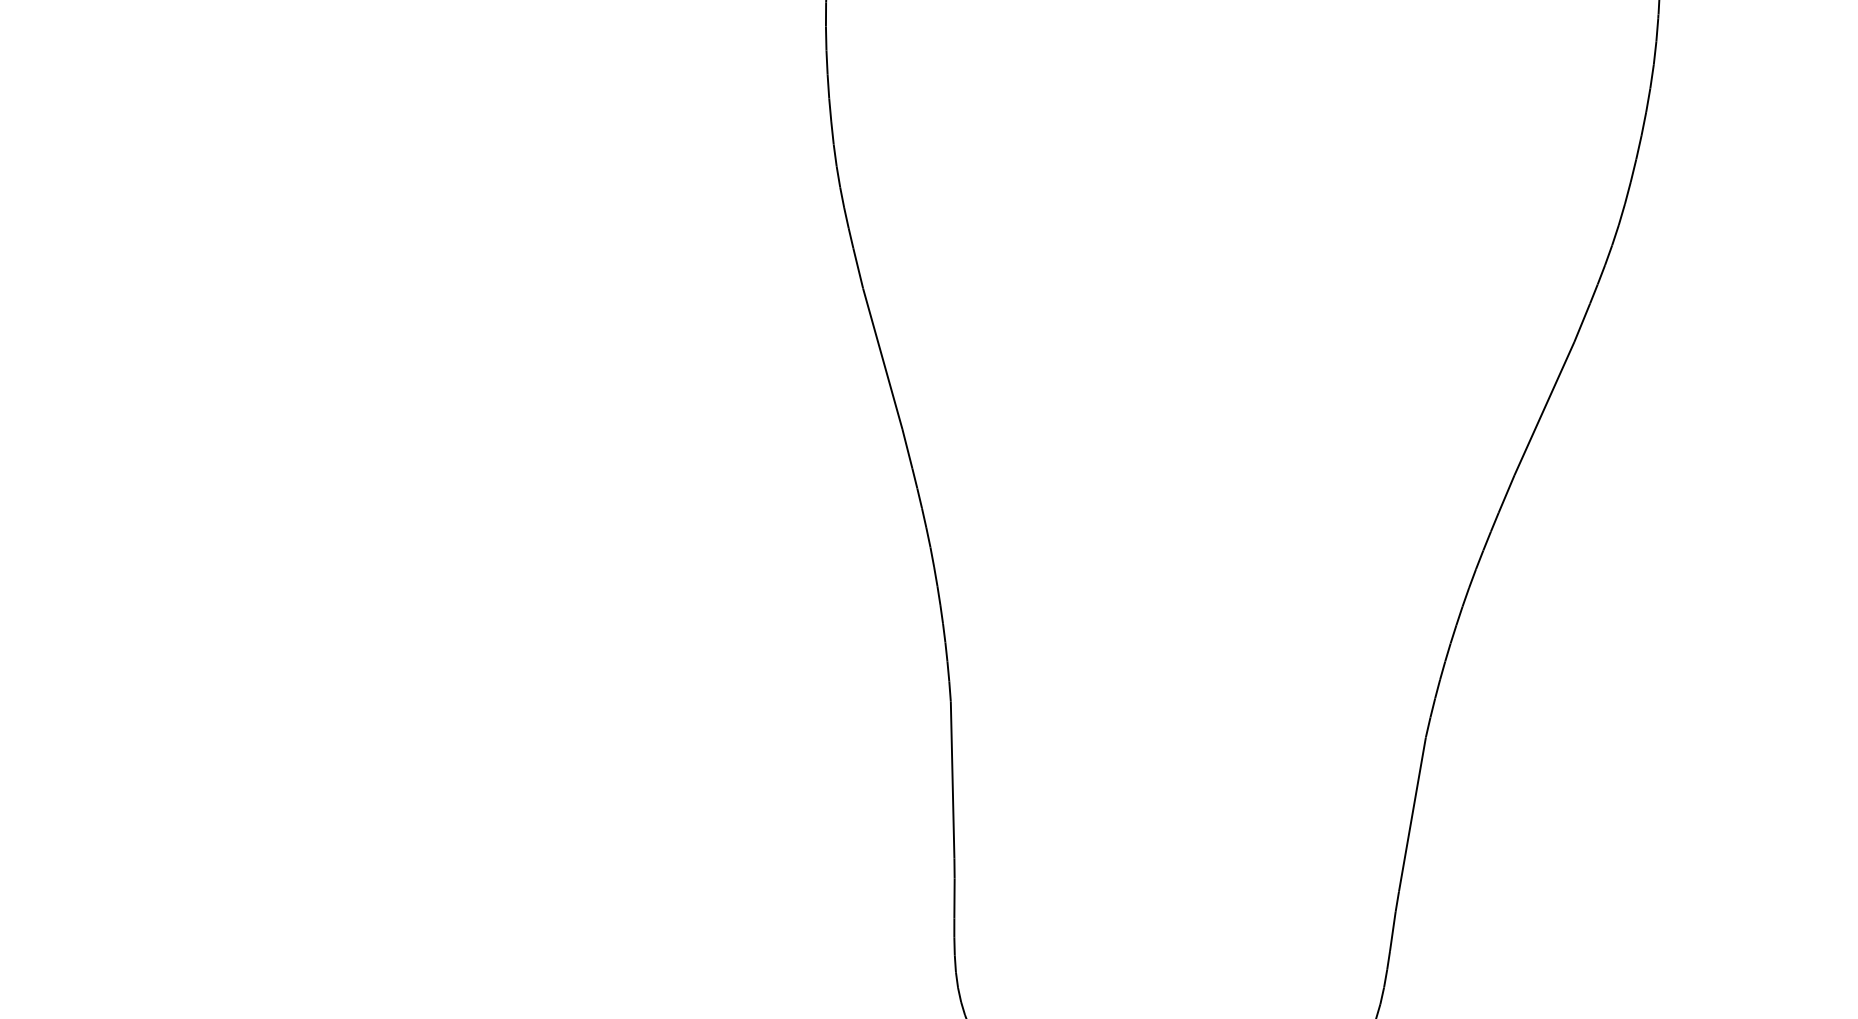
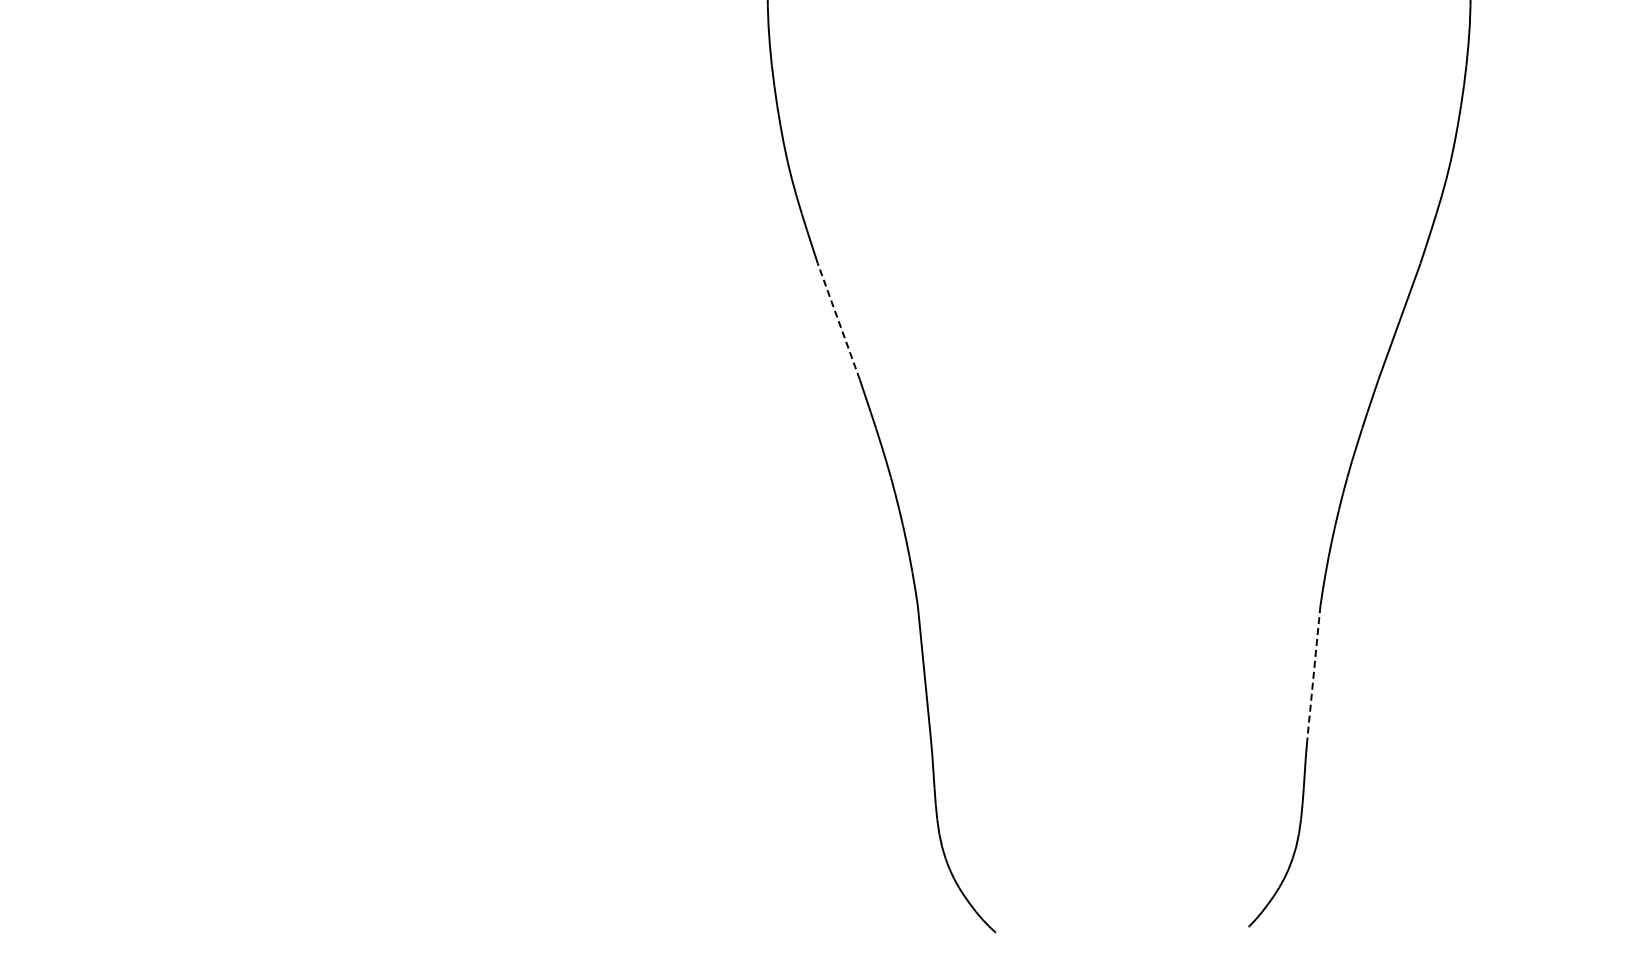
line: (882, 358) -> (838, 321), solid -> dashed
line: (1411, 815) -> (1313, 672), solid -> dashed

